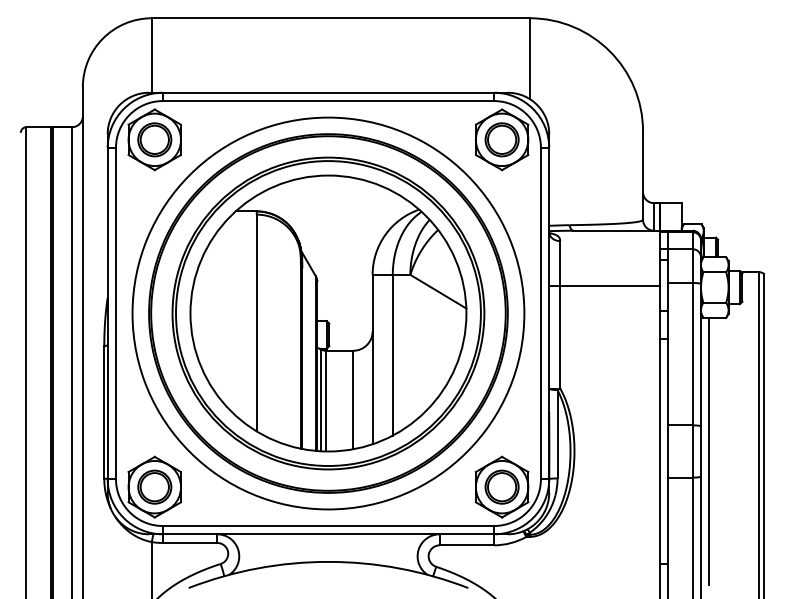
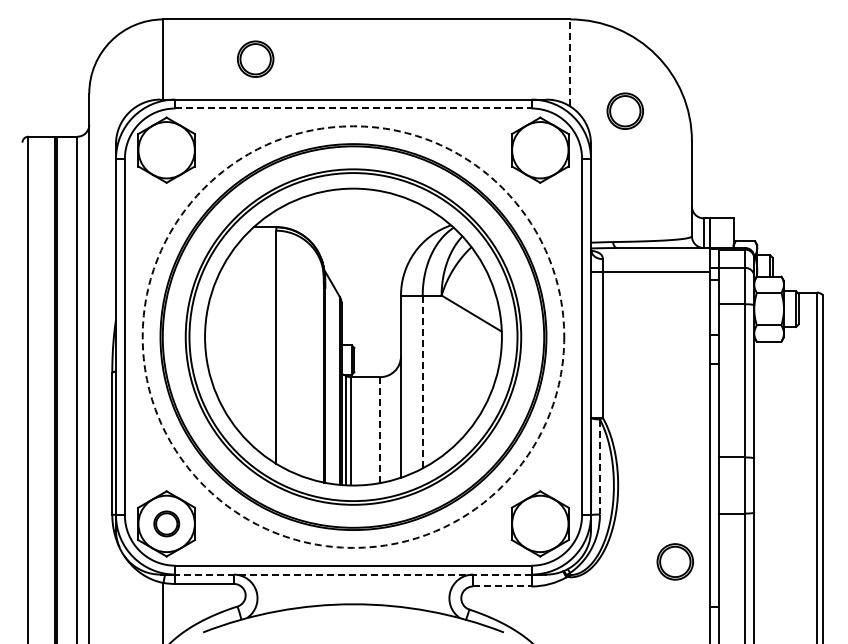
line: (530, 58) -> (570, 62), solid -> dashed
line: (328, 101) -> (353, 108), solid -> dashed
part: (154, 139) -> (255, 58), moved
part: (501, 139) -> (624, 110), moved
line: (603, 286) -> (649, 272), moved
circle: (328, 312) -> (353, 336), solid -> dashed
line: (392, 354) -> (422, 381), solid -> dashed
line: (353, 400) -> (380, 430), solid -> dashed
line: (557, 434) -> (599, 467), solid -> dashed
line: (709, 451) -> (763, 485), removed
part: (154, 486) -> (166, 523), size x0.7
part: (501, 486) -> (674, 561), moved
line: (327, 534) -> (352, 574), solid -> dashed
line: (466, 545) -> (502, 586), solid -> dashed

